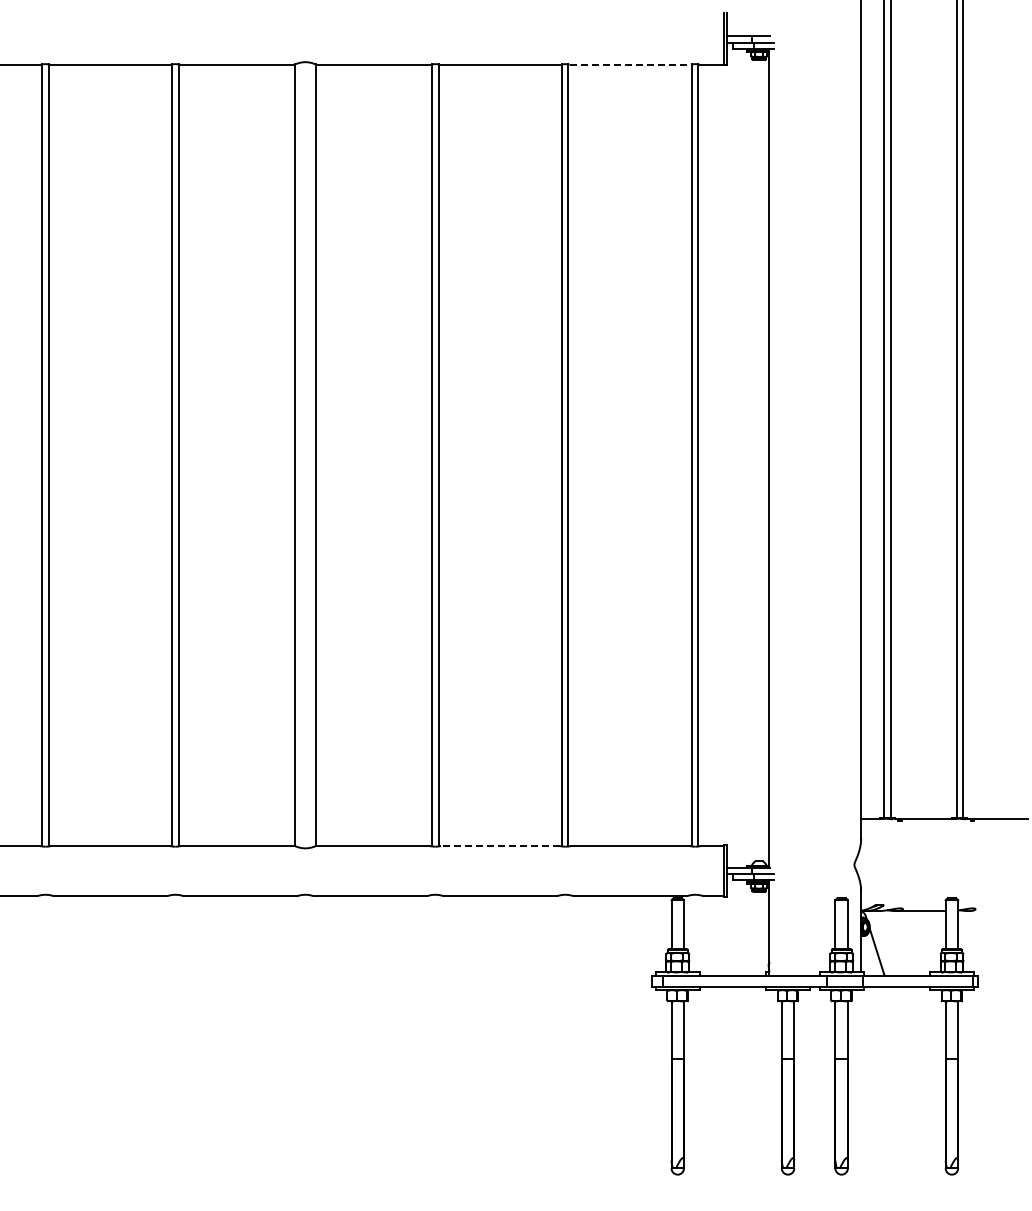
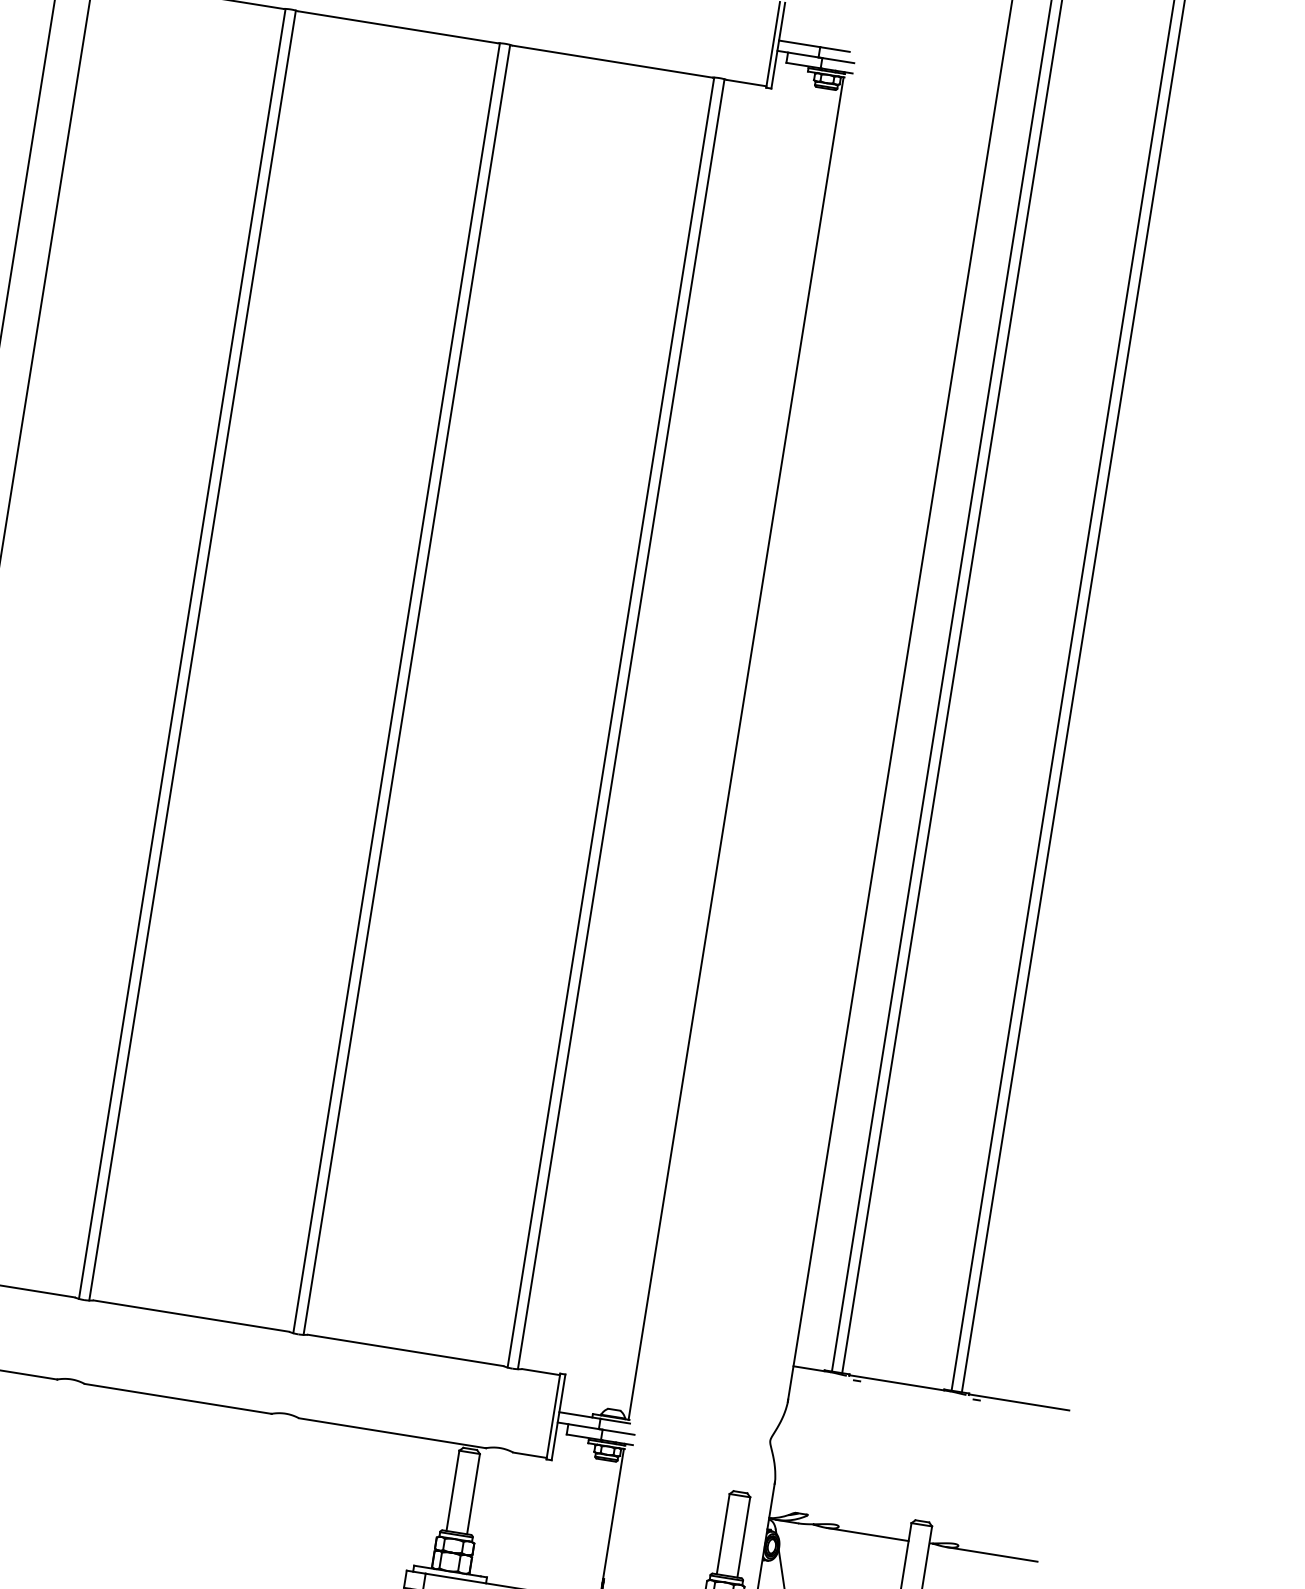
line: (630, 64) -> (612, 61), dashed -> solid
line: (499, 846) -> (189, 1316), dashed -> solid
line: (995, 911) -> (990, 1554), added

